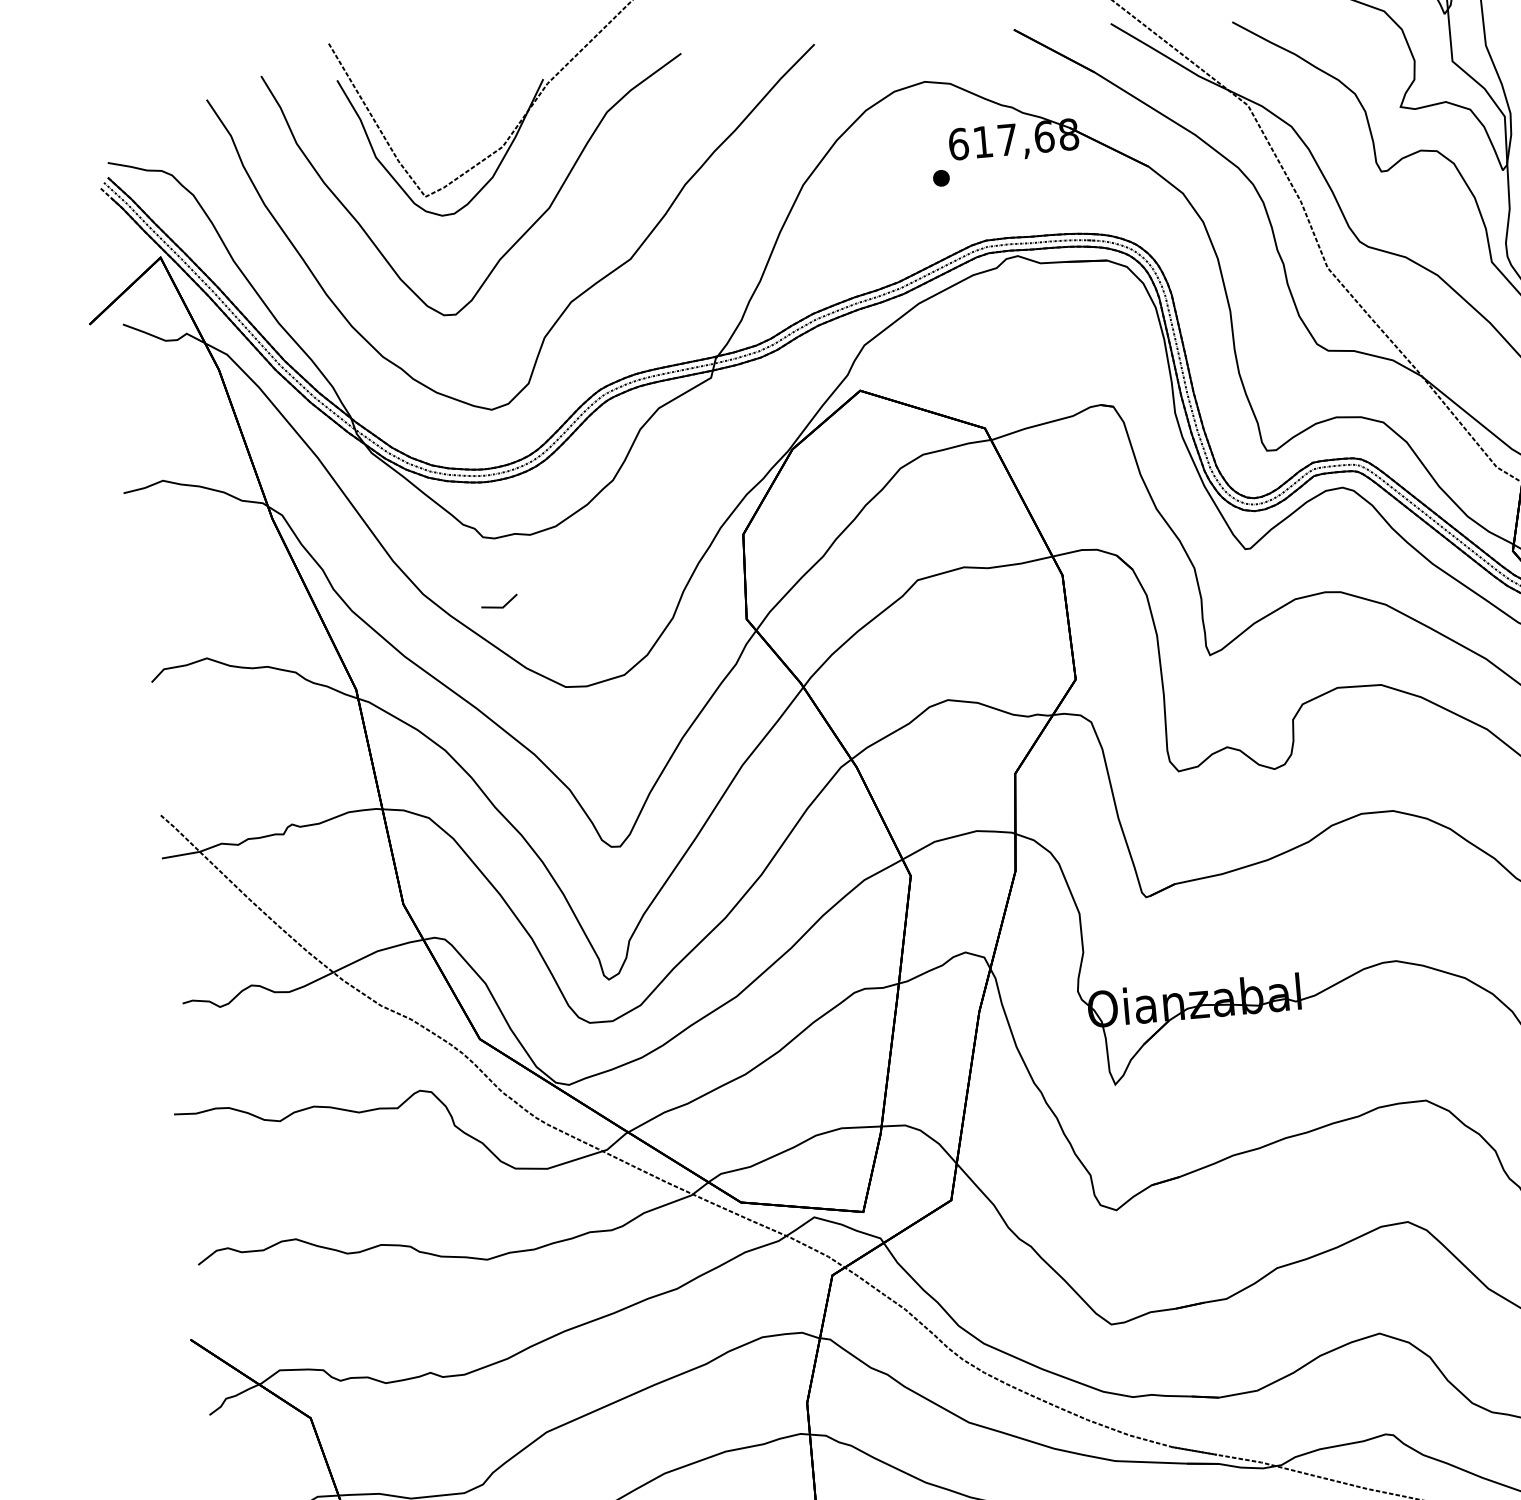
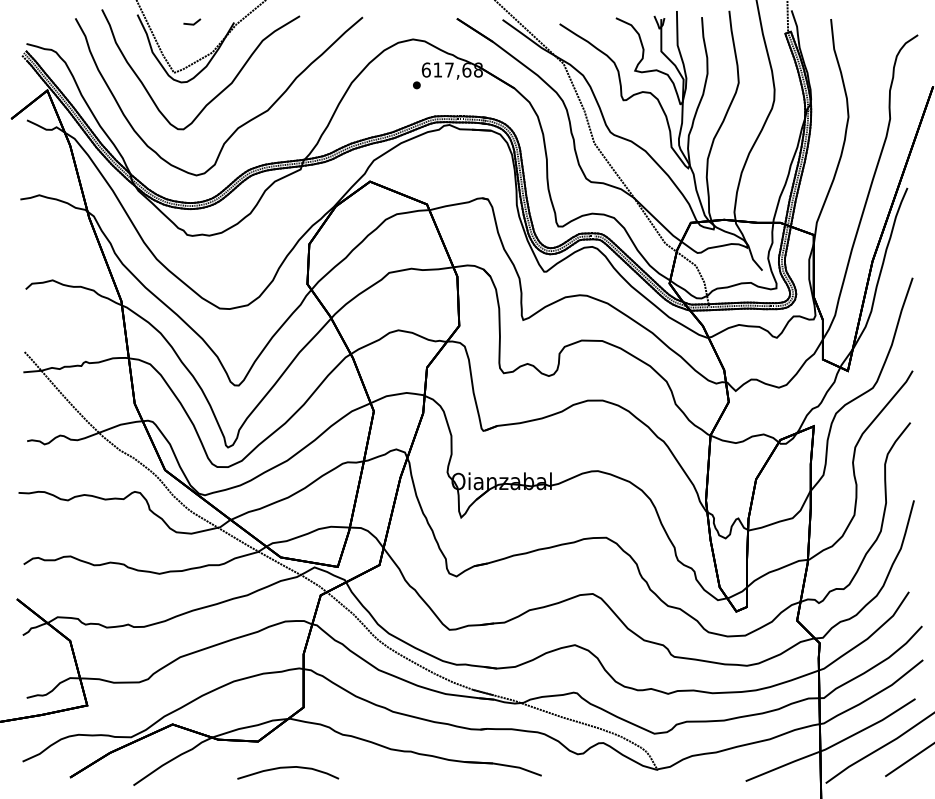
line: (500, 605) -> (192, 23), moved

